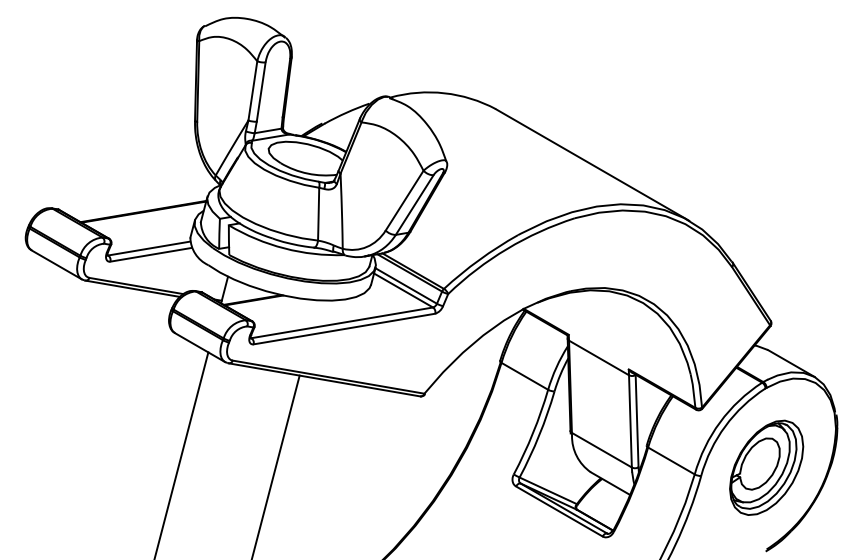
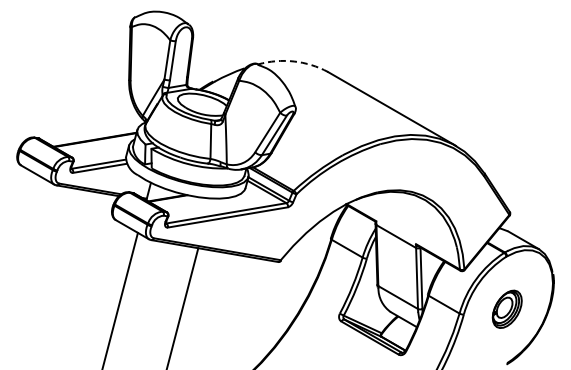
arc: (445, 93) -> (294, 61), solid -> dashed
part: (767, 468) -> (507, 309), size x0.6

